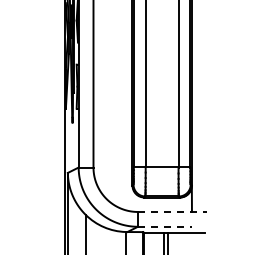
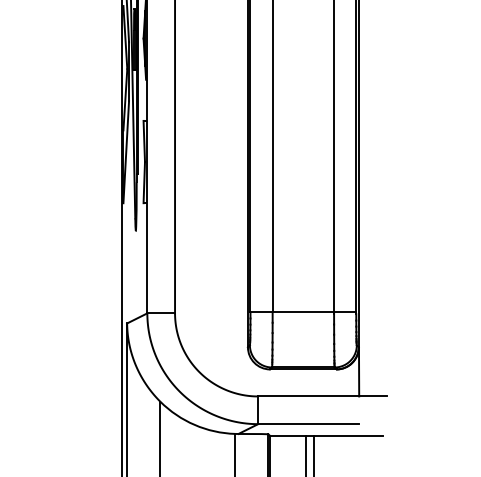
line: (172, 211) -> (322, 395), dashed -> solid
line: (165, 226) -> (309, 423), dashed -> solid

